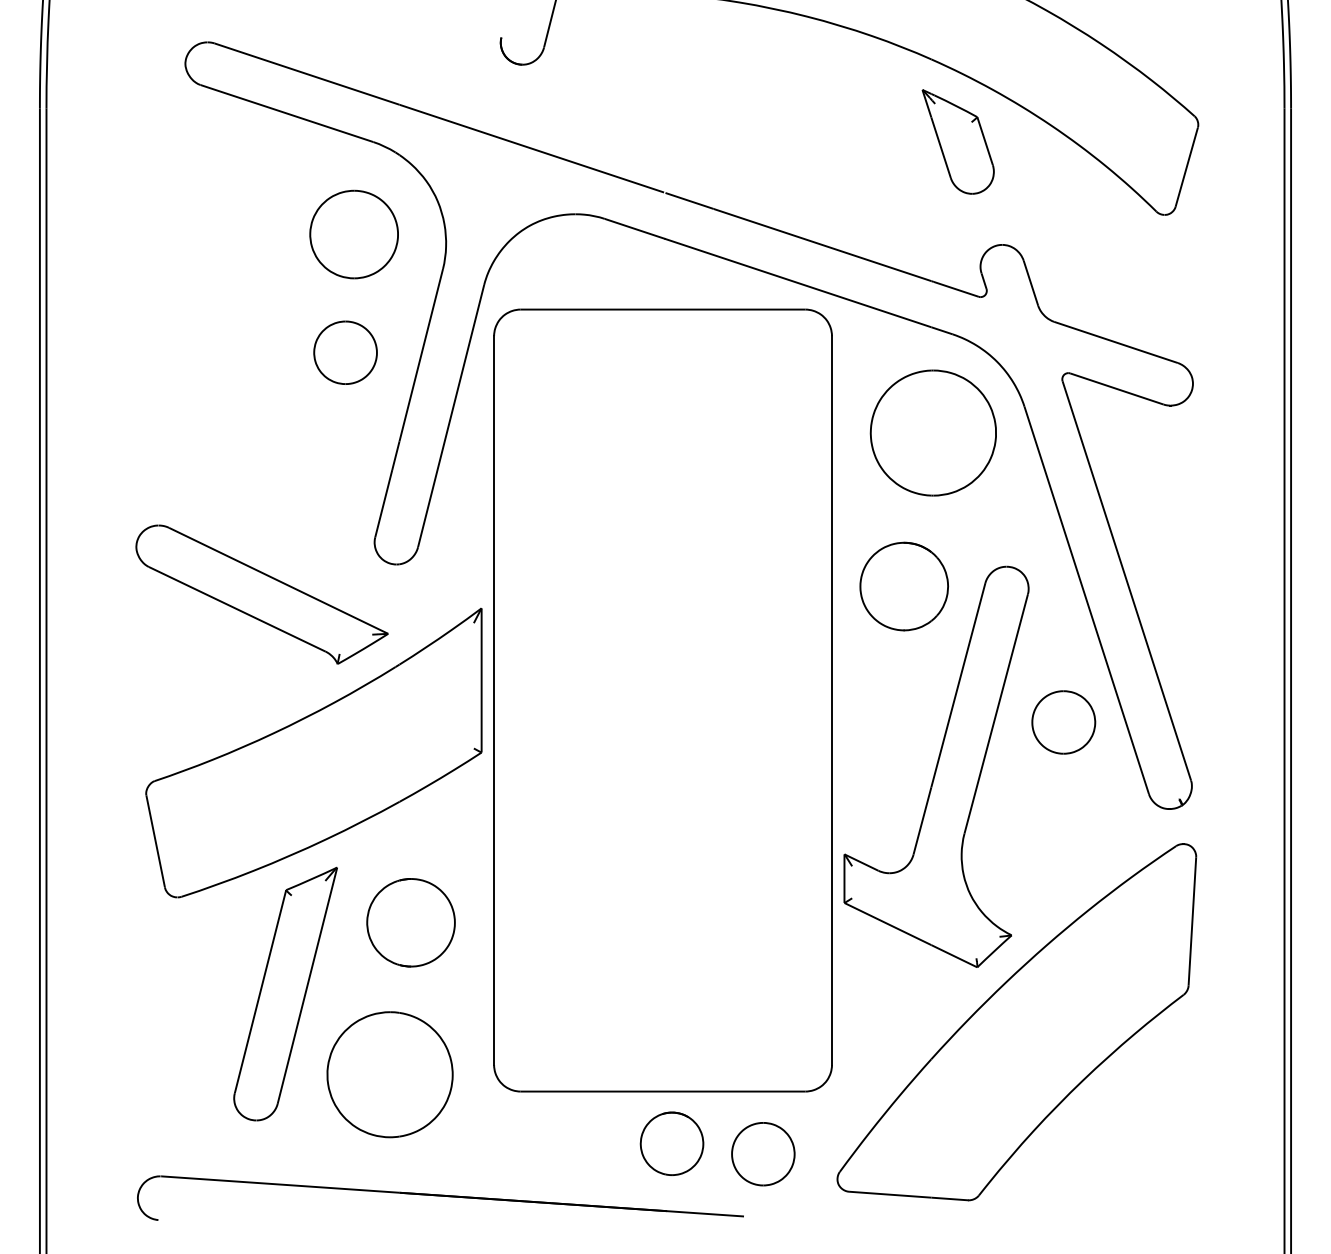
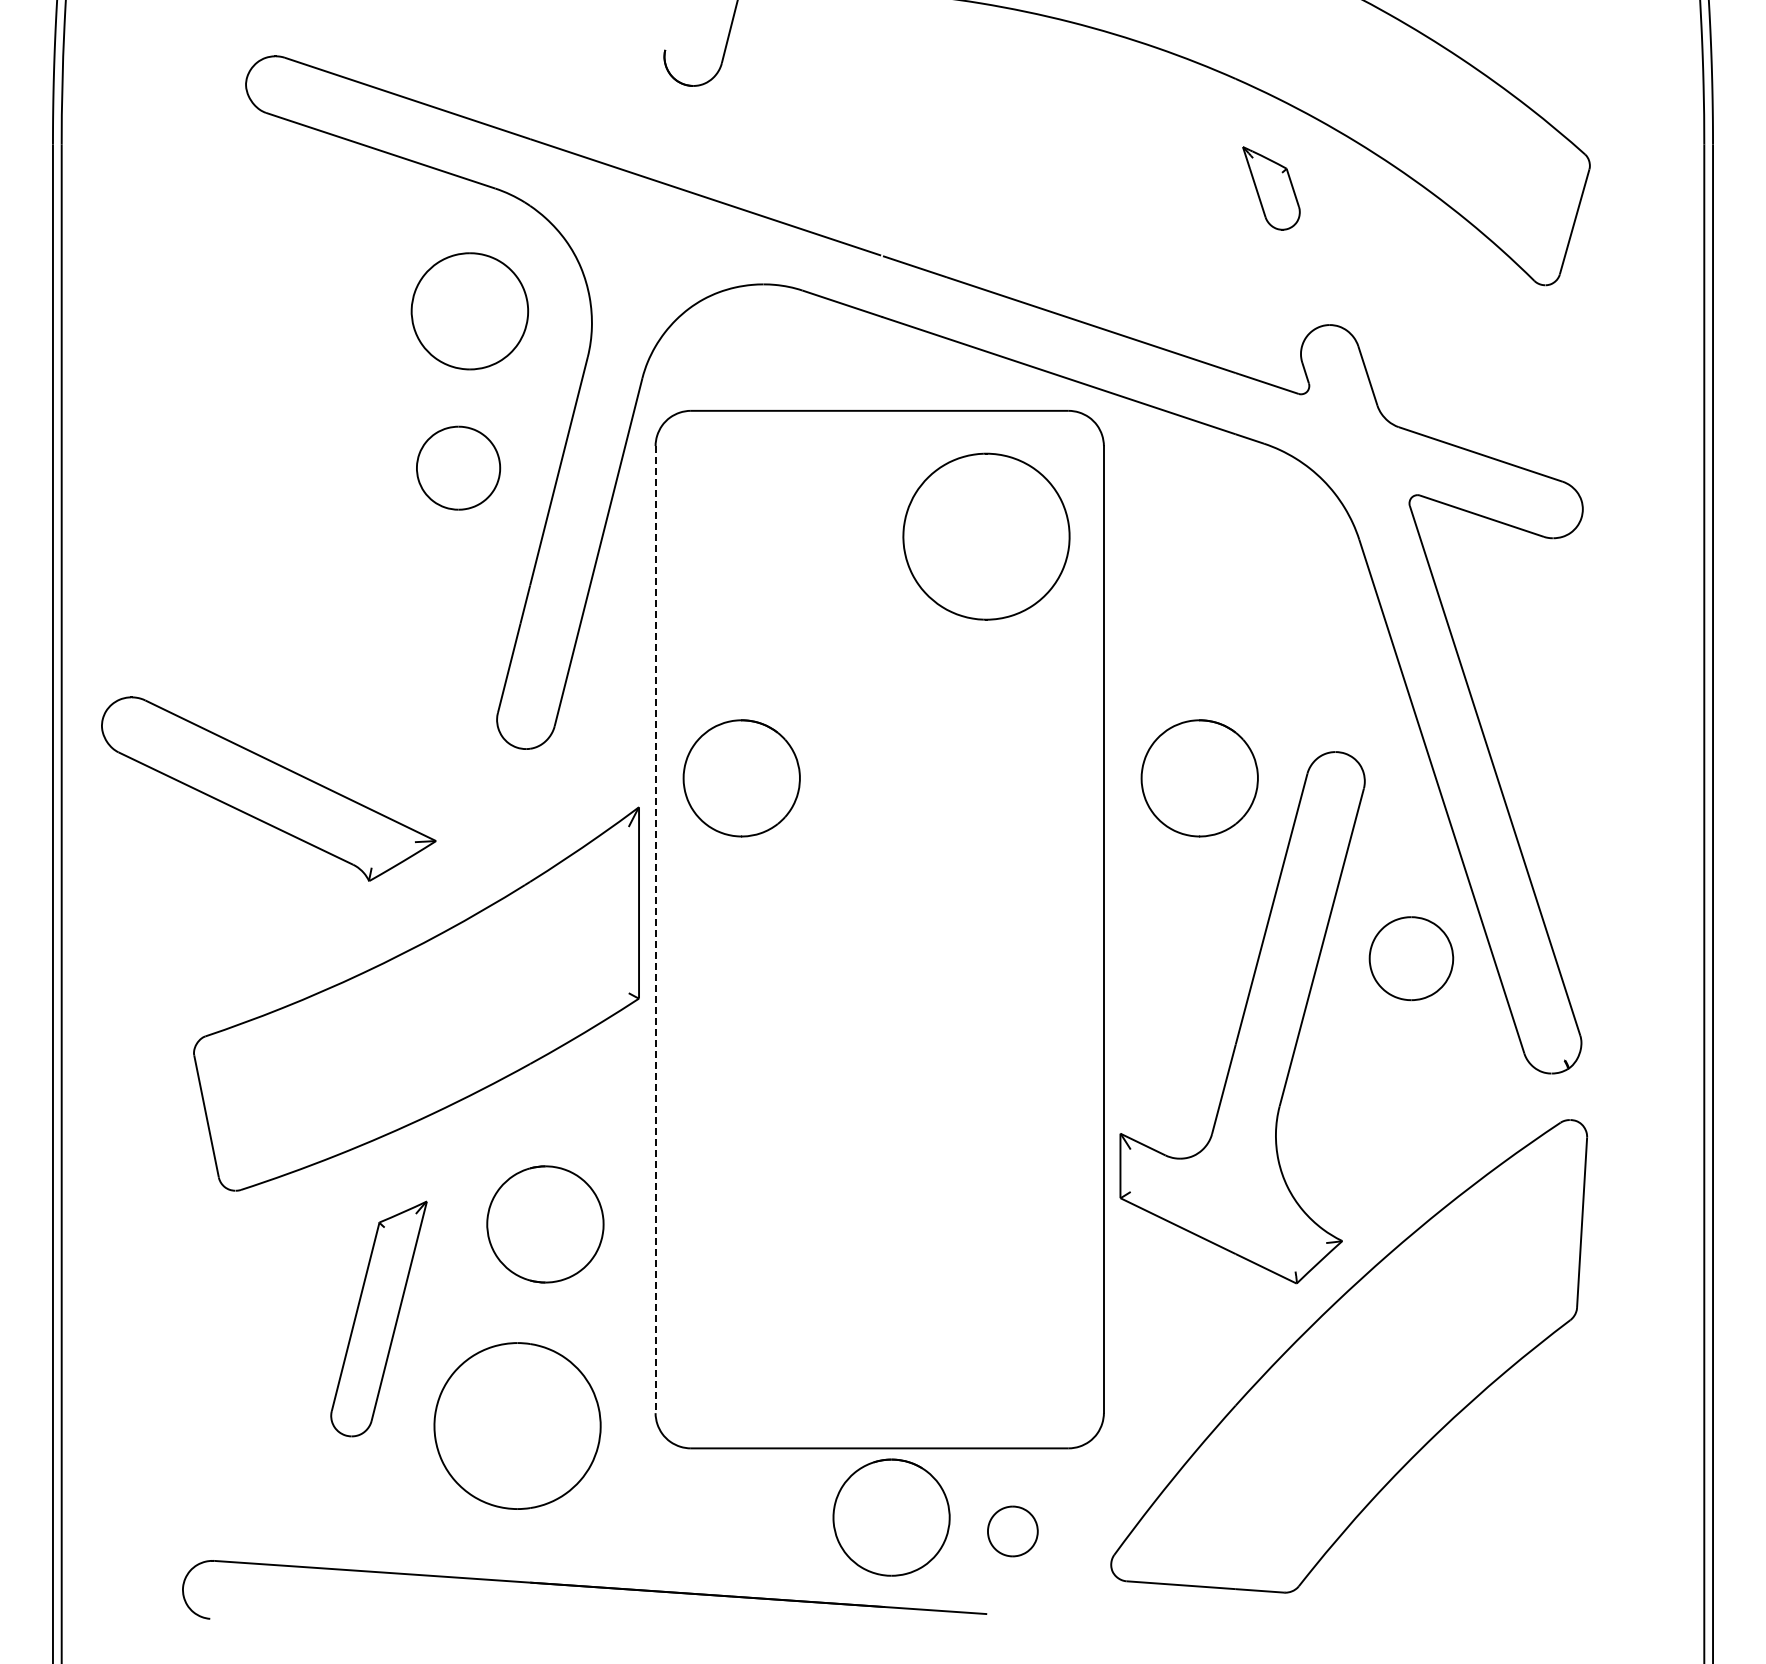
part: (958, 141) -> (1271, 188), size x0.6
part: (933, 432) -> (986, 536), moved
part: (558, 586) -> (741, 778), added
part: (261, 594) -> (268, 788), moved
line: (494, 700) -> (655, 929), solid -> dashed
part: (285, 993) -> (378, 1318), size x0.7
part: (671, 1143) -> (891, 1517), size x1.4
part: (763, 1154) -> (1012, 1531), size x0.6

